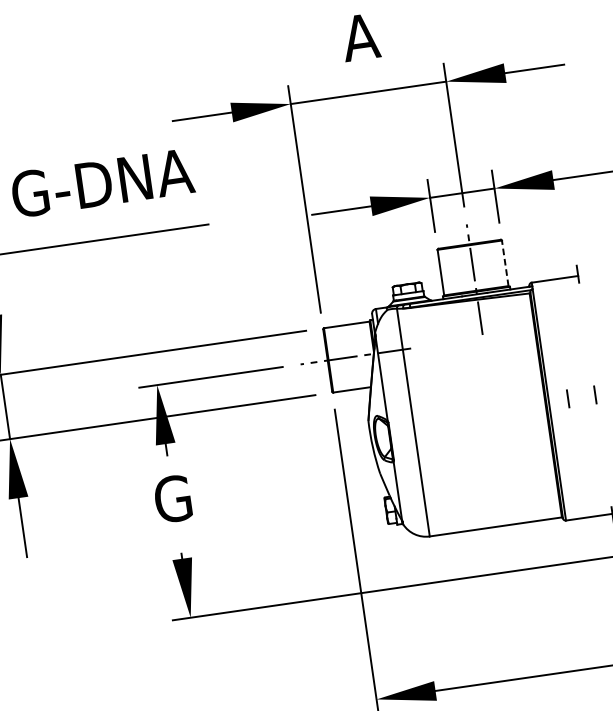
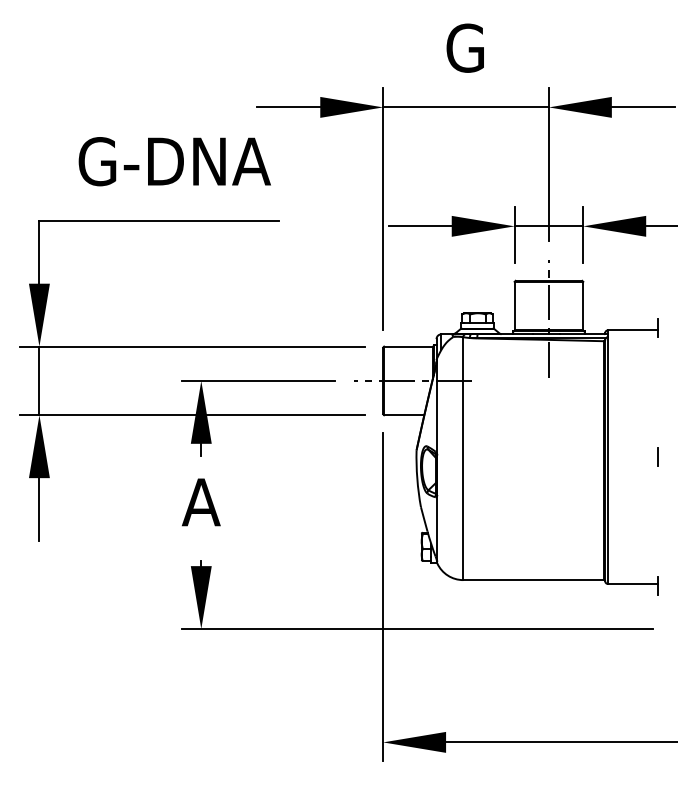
text: (359, 36) -> (465, 47), A -> G
line: (505, 262) -> (583, 305), dashed -> solid
line: (567, 398) -> (628, 456), removed
text: (172, 499) -> (200, 502), G -> A

